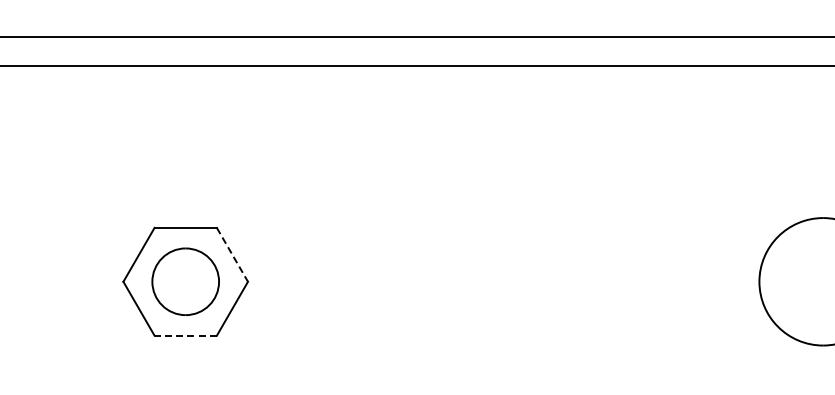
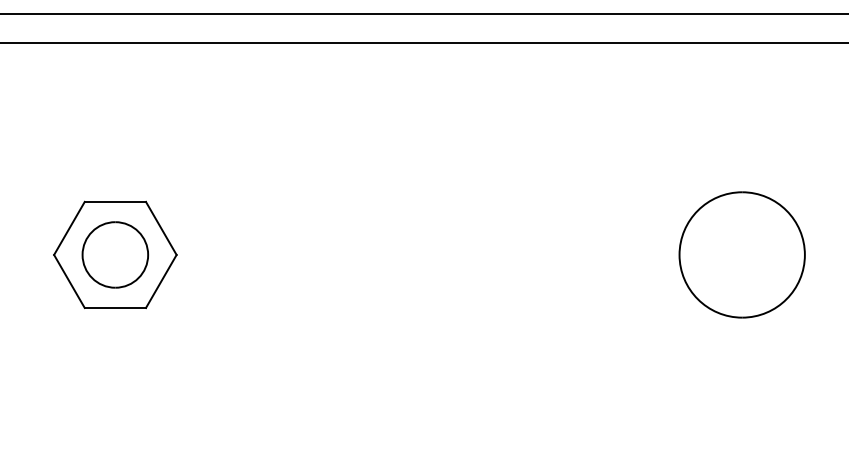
line: (232, 254) -> (161, 228), dashed -> solid
line: (185, 336) -> (115, 308), dashed -> solid

